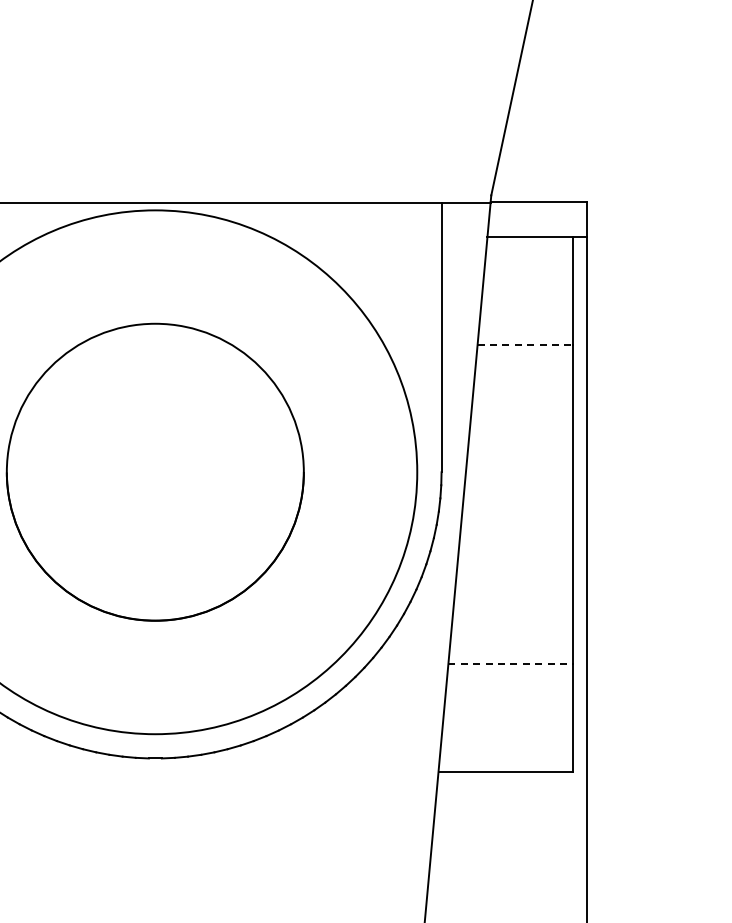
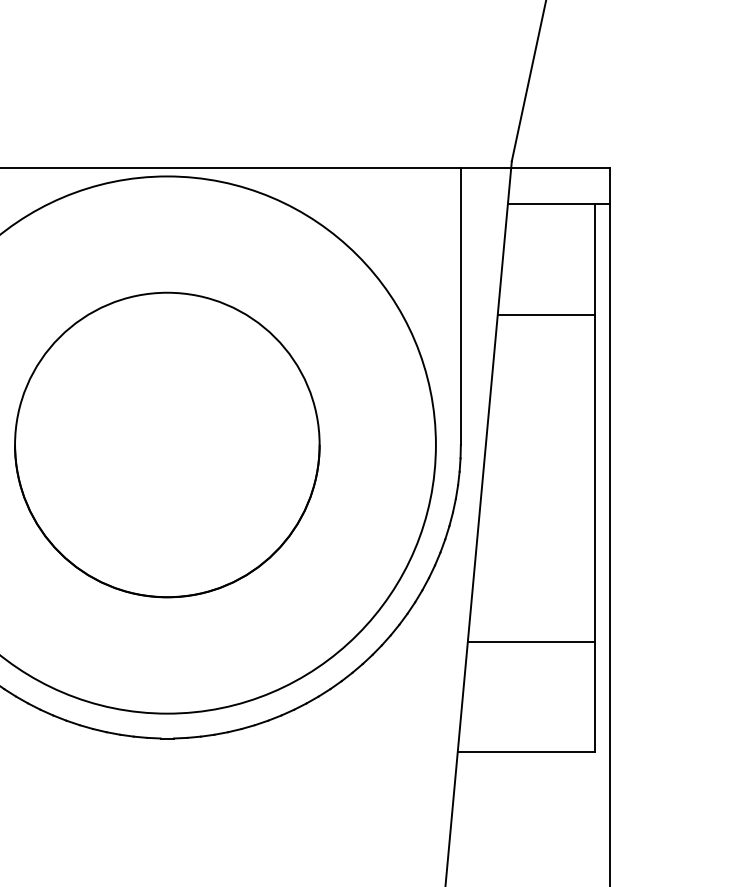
line: (525, 345) -> (546, 315), dashed -> solid
line: (510, 663) -> (531, 641), dashed -> solid

